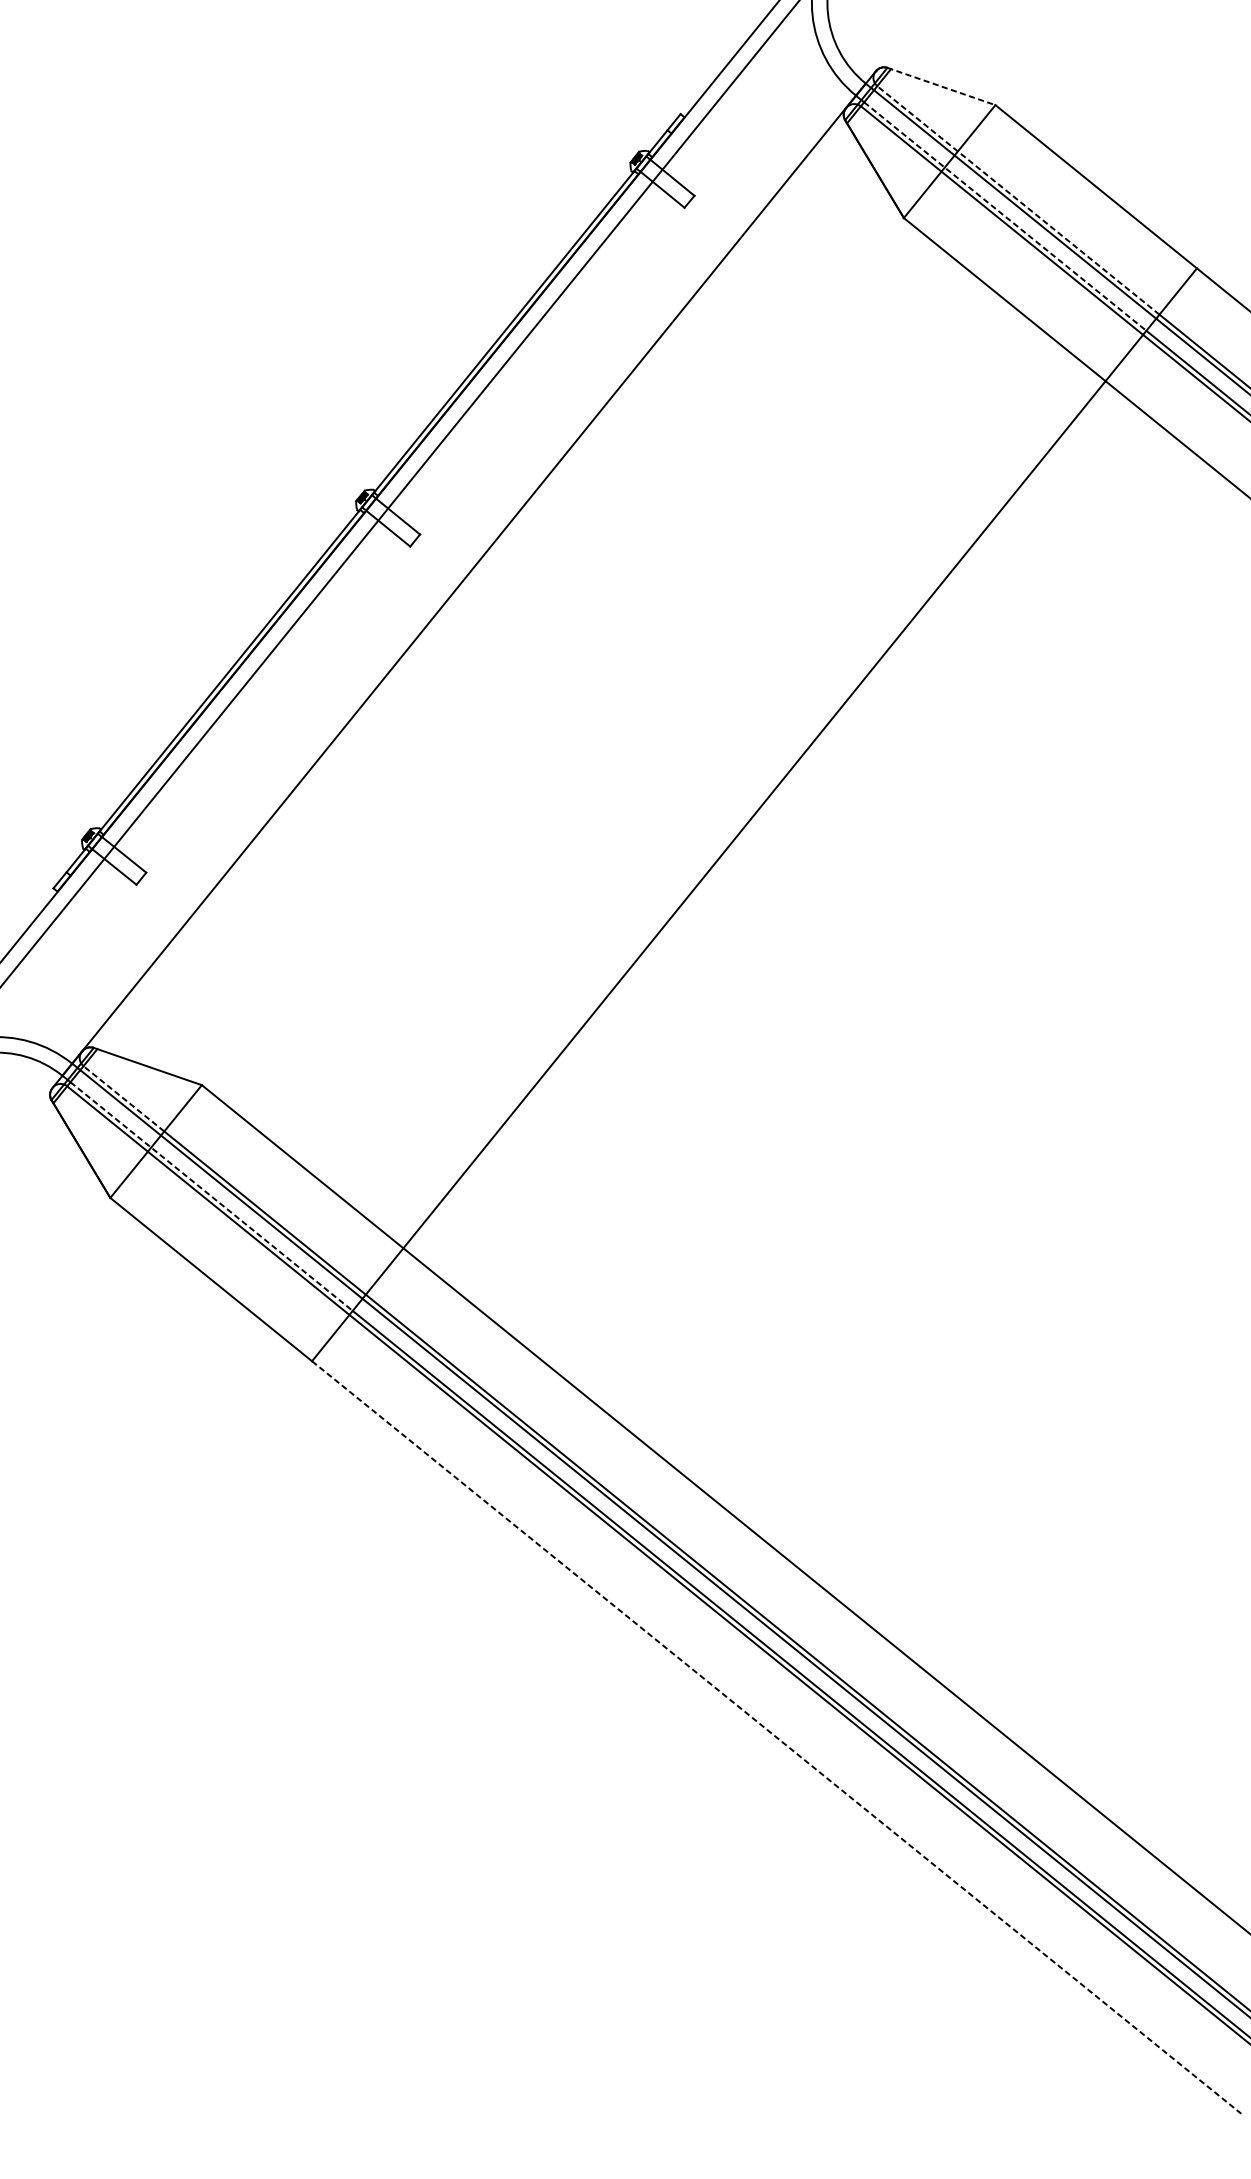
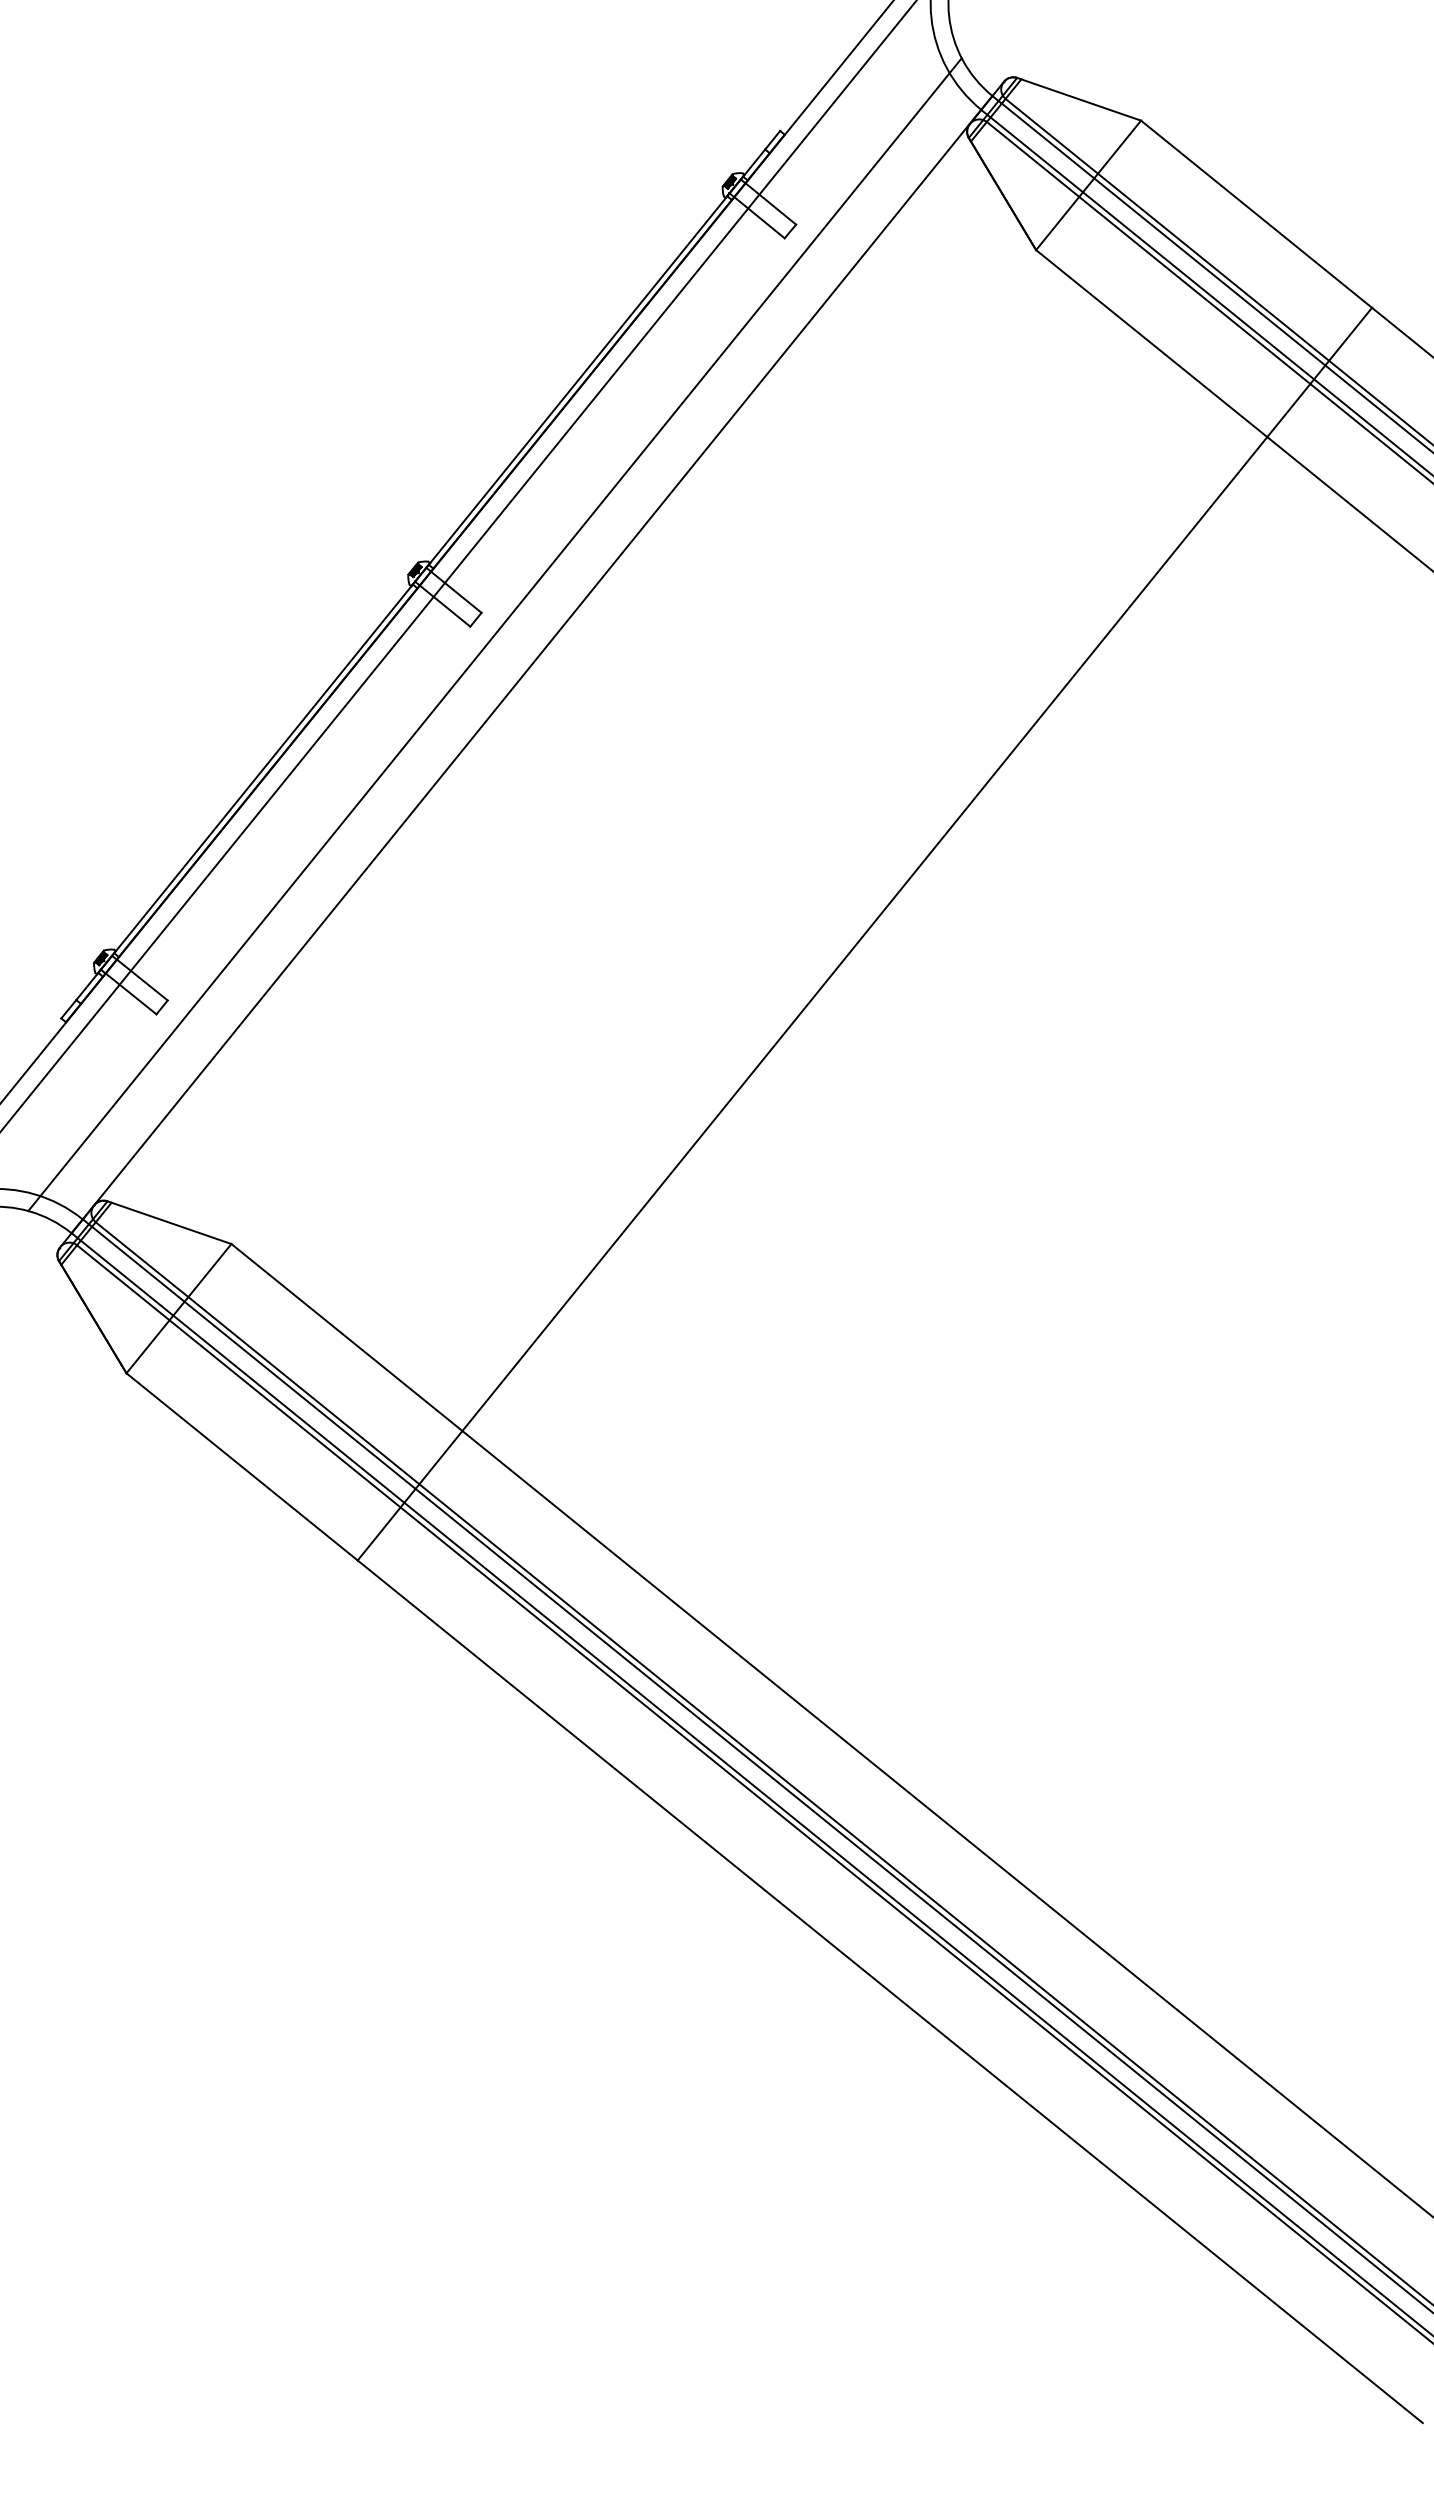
line: (941, 86) -> (1079, 99), dashed -> solid
line: (1017, 200) -> (1166, 229), dashed -> solid
line: (1005, 216) -> (1152, 248), dashed -> solid
line: (431, 553) -> (494, 634), added
line: (123, 1098) -> (141, 1259), dashed -> solid
line: (211, 1197) -> (242, 1372), dashed -> solid
line: (776, 1738) -> (890, 1992), dashed -> solid

